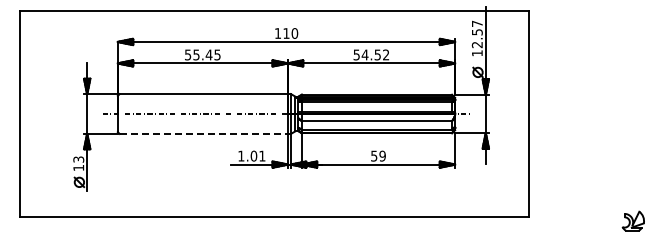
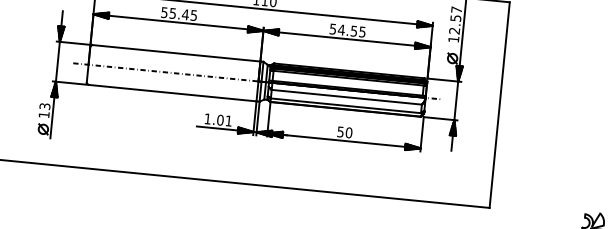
text: (386, 54) -> (362, 31), 54.52 -> 54.55
line: (204, 133) -> (173, 92), dashed -> solid
text: (382, 156) -> (348, 133), 59 -> 50

